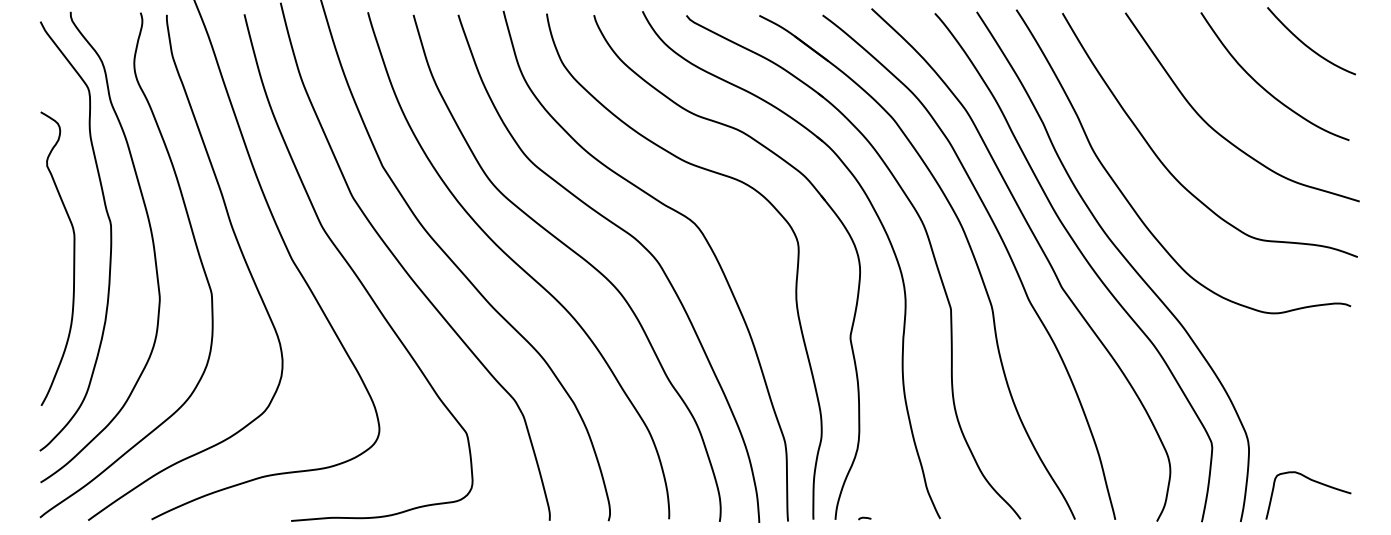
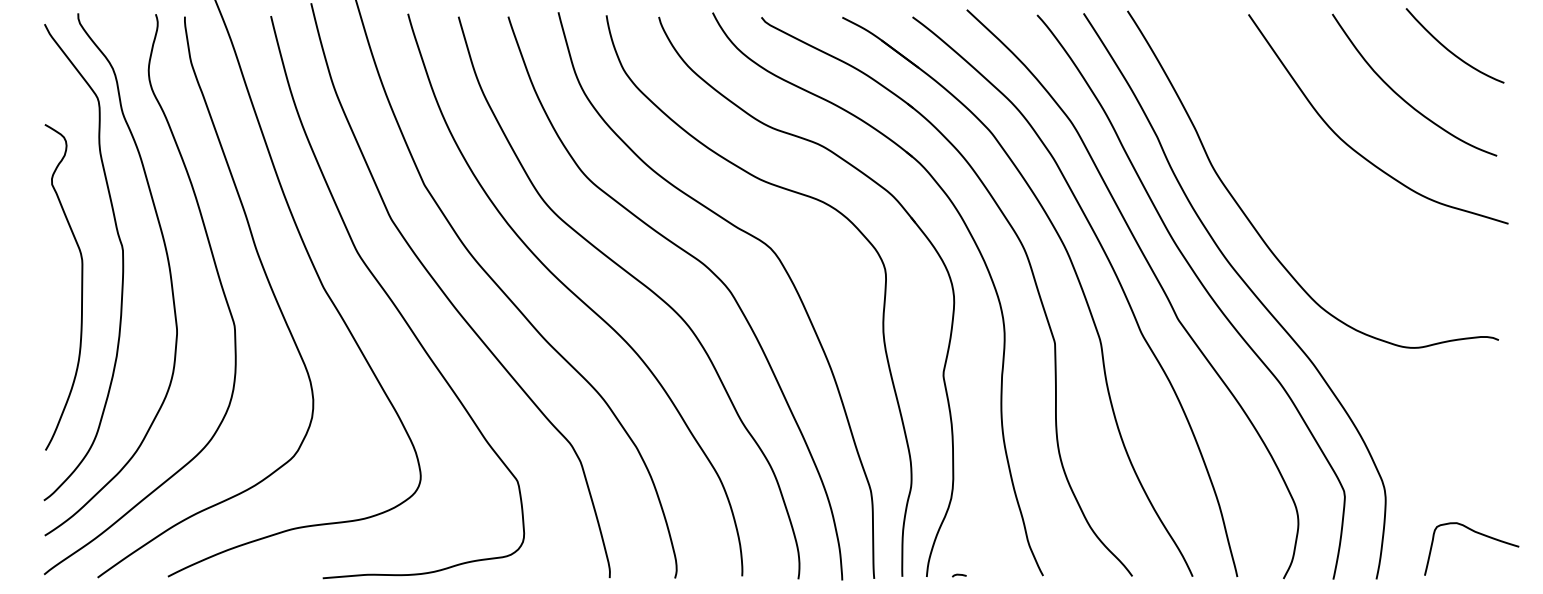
curve: (1172, 173) -> (1300, 192), removed
curve: (1312, 481) -> (1476, 533), moved

